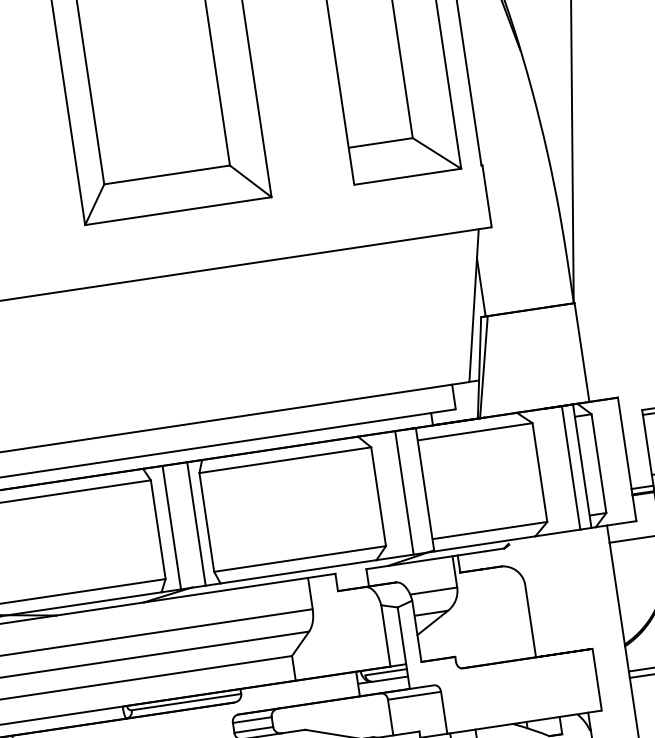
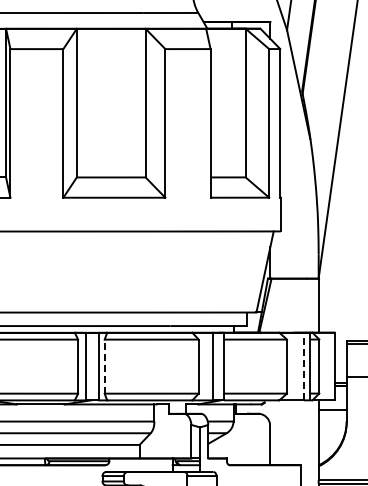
line: (571, 467) -> (304, 366), solid -> dashed
line: (206, 522) -> (104, 366), solid -> dashed

